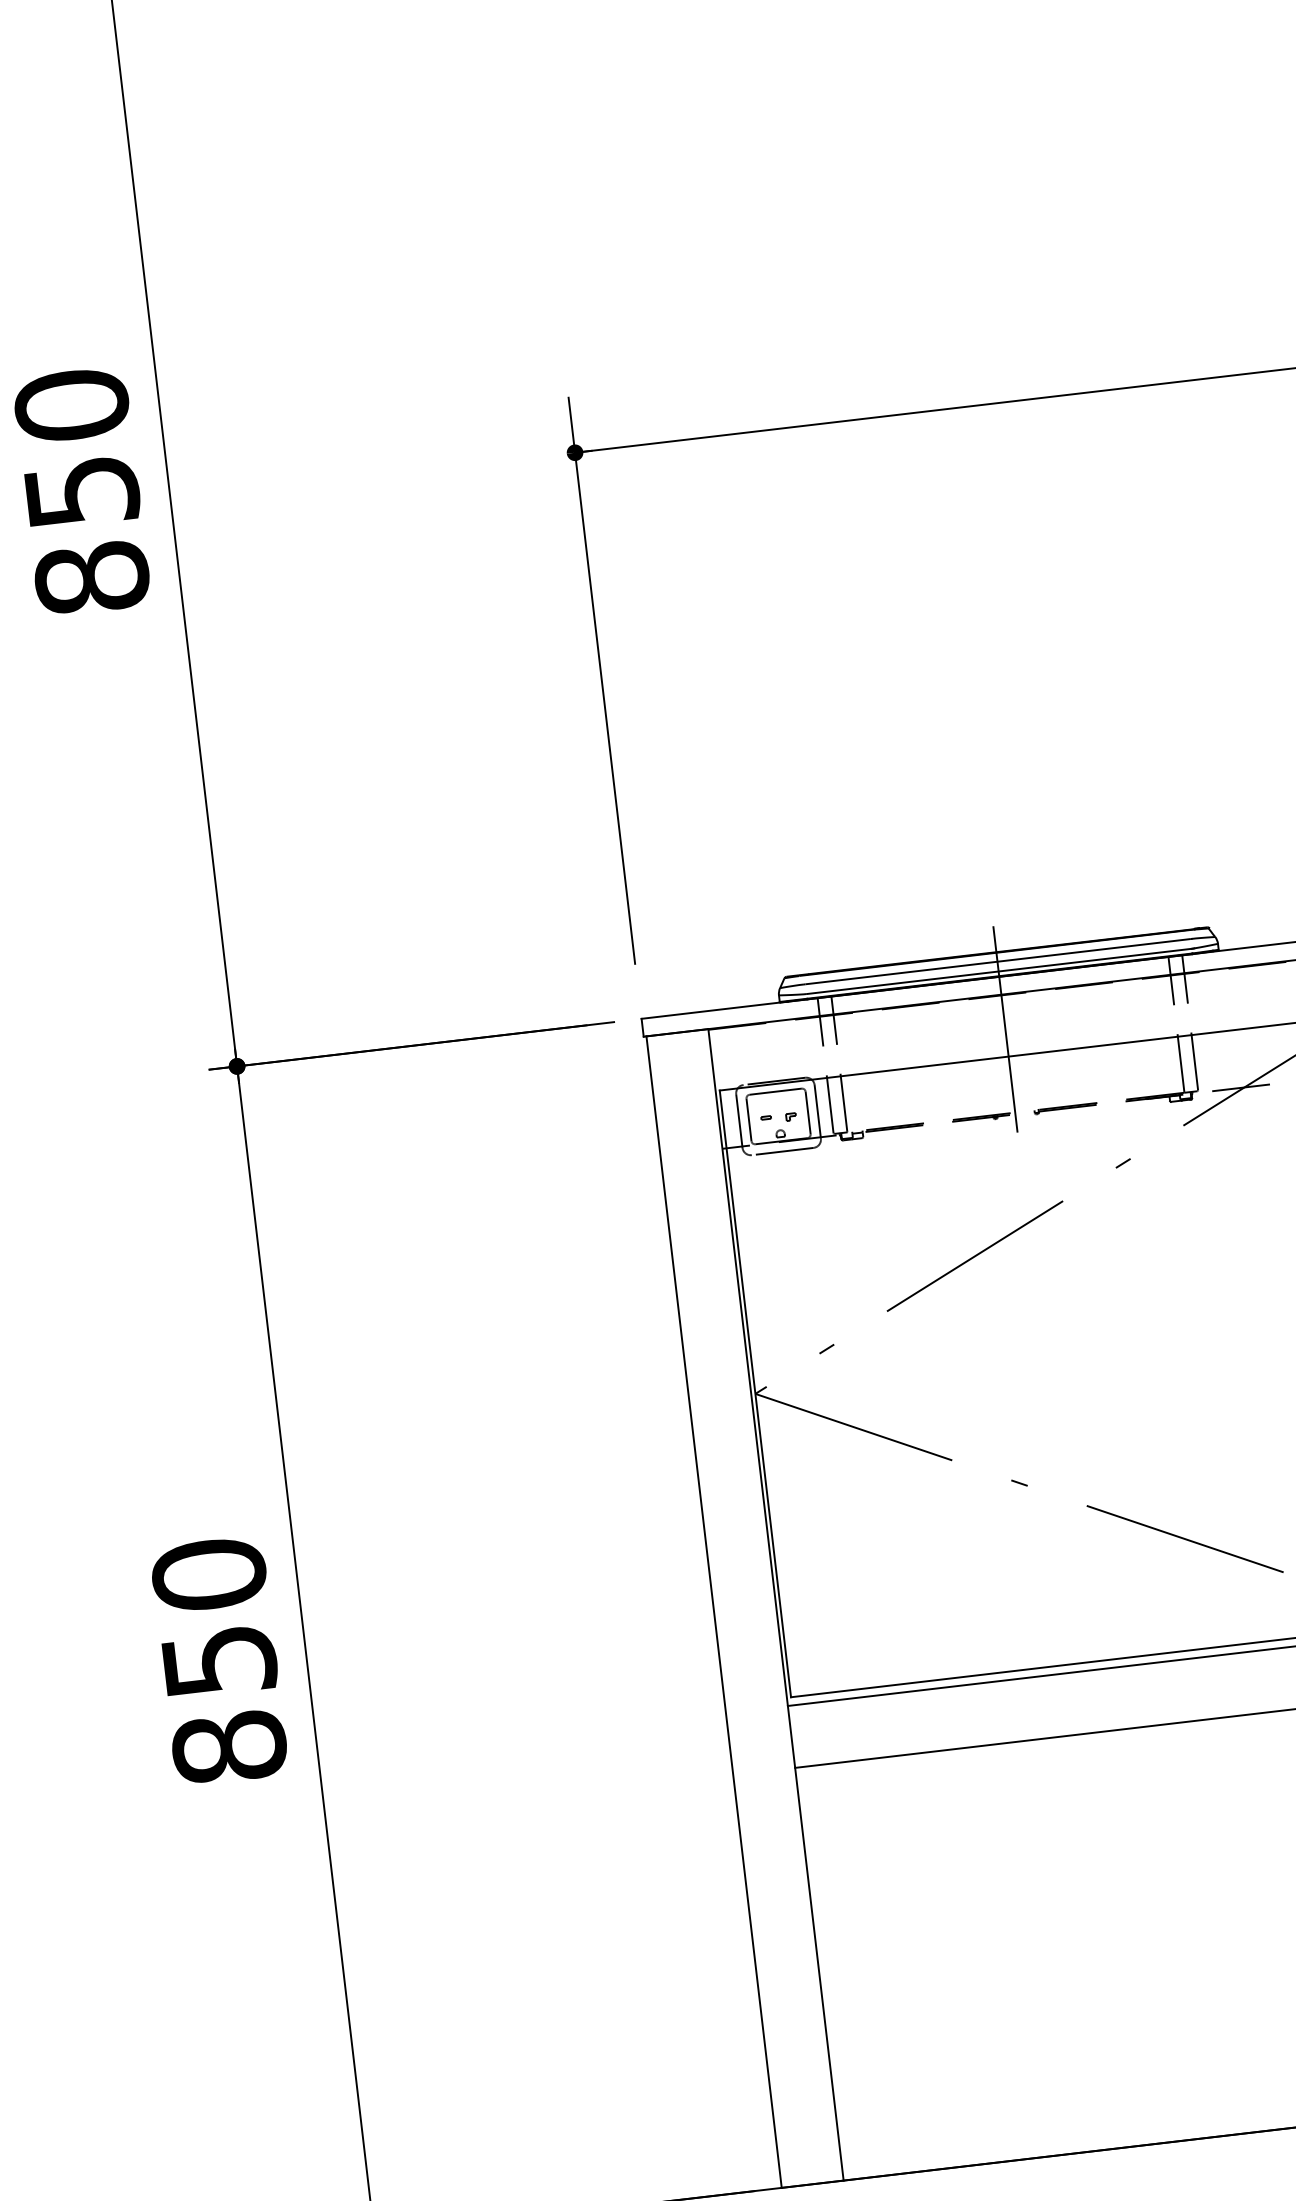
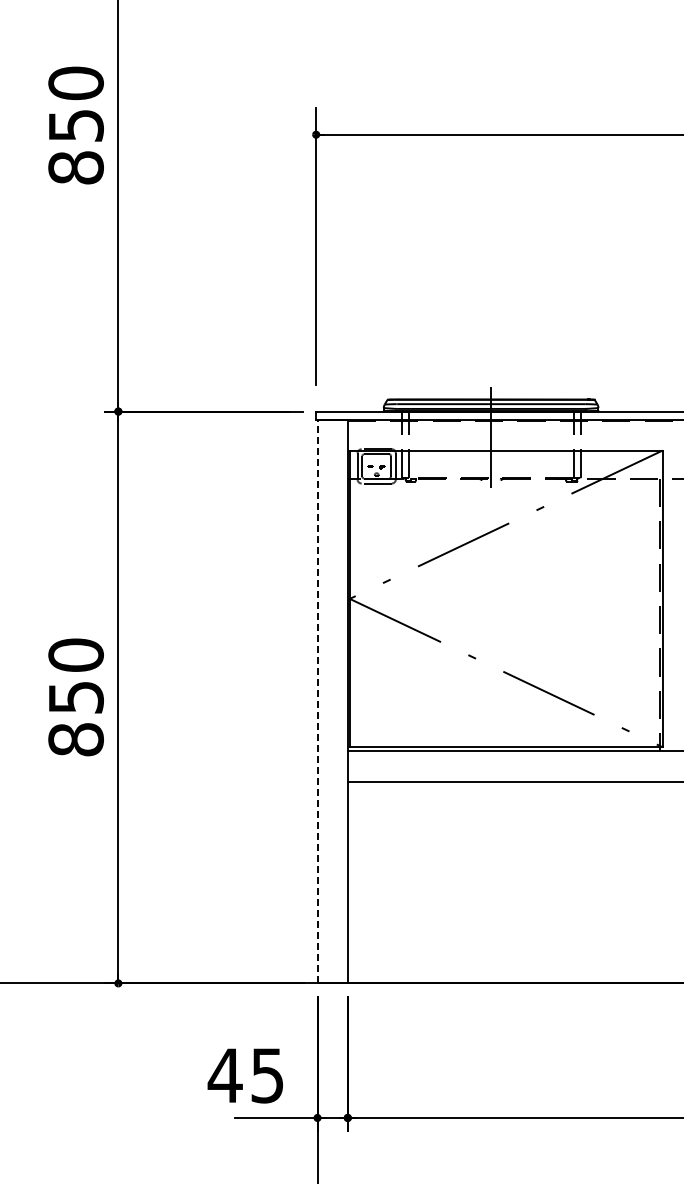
line: (713, 1611) -> (317, 701), solid -> dashed

